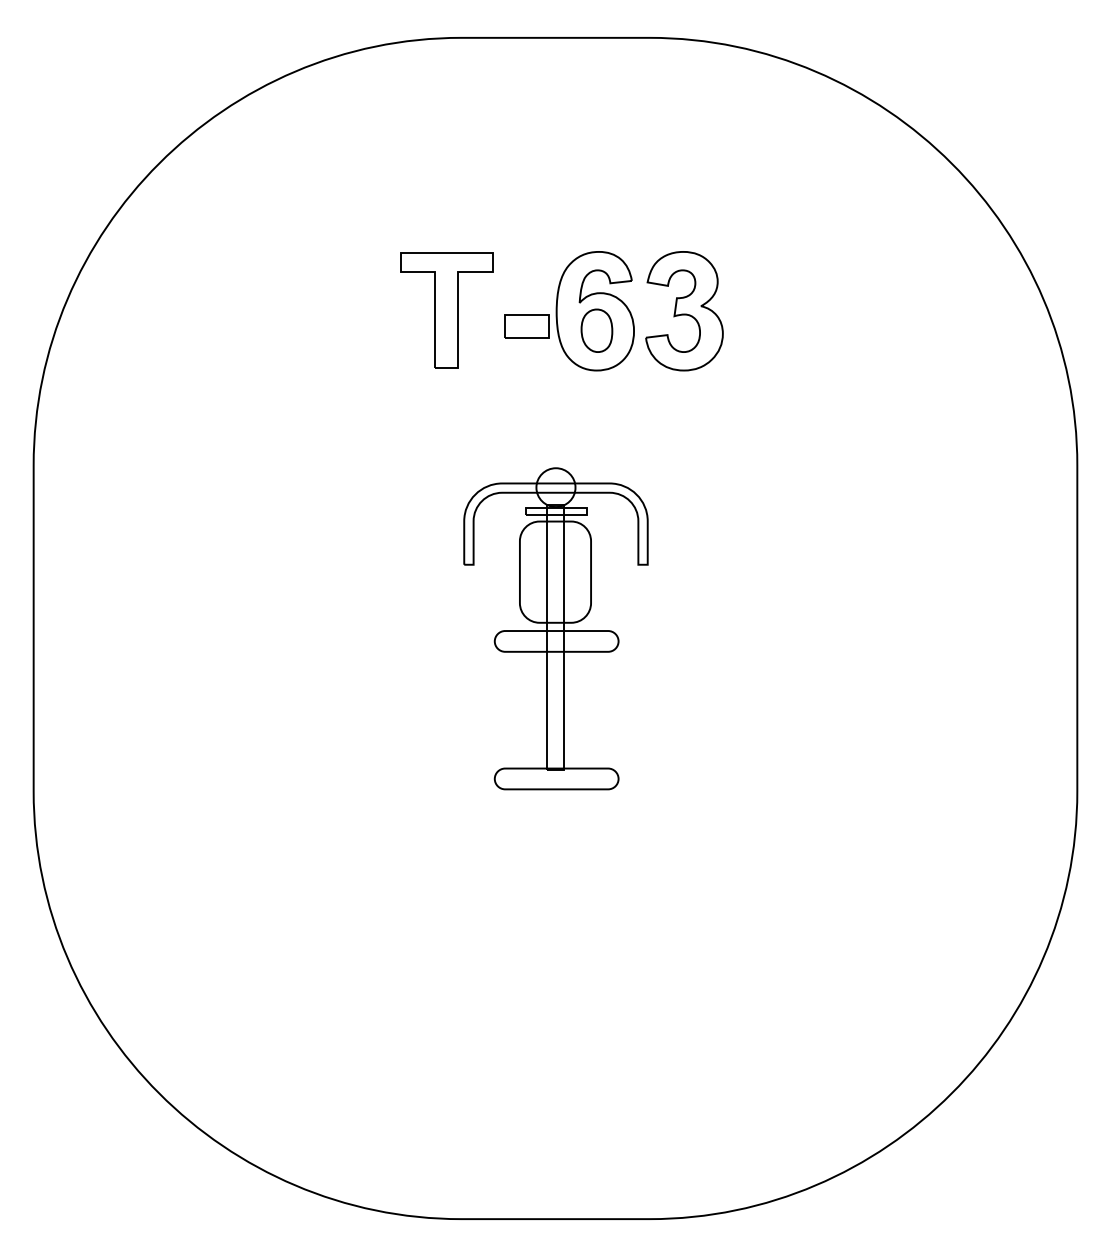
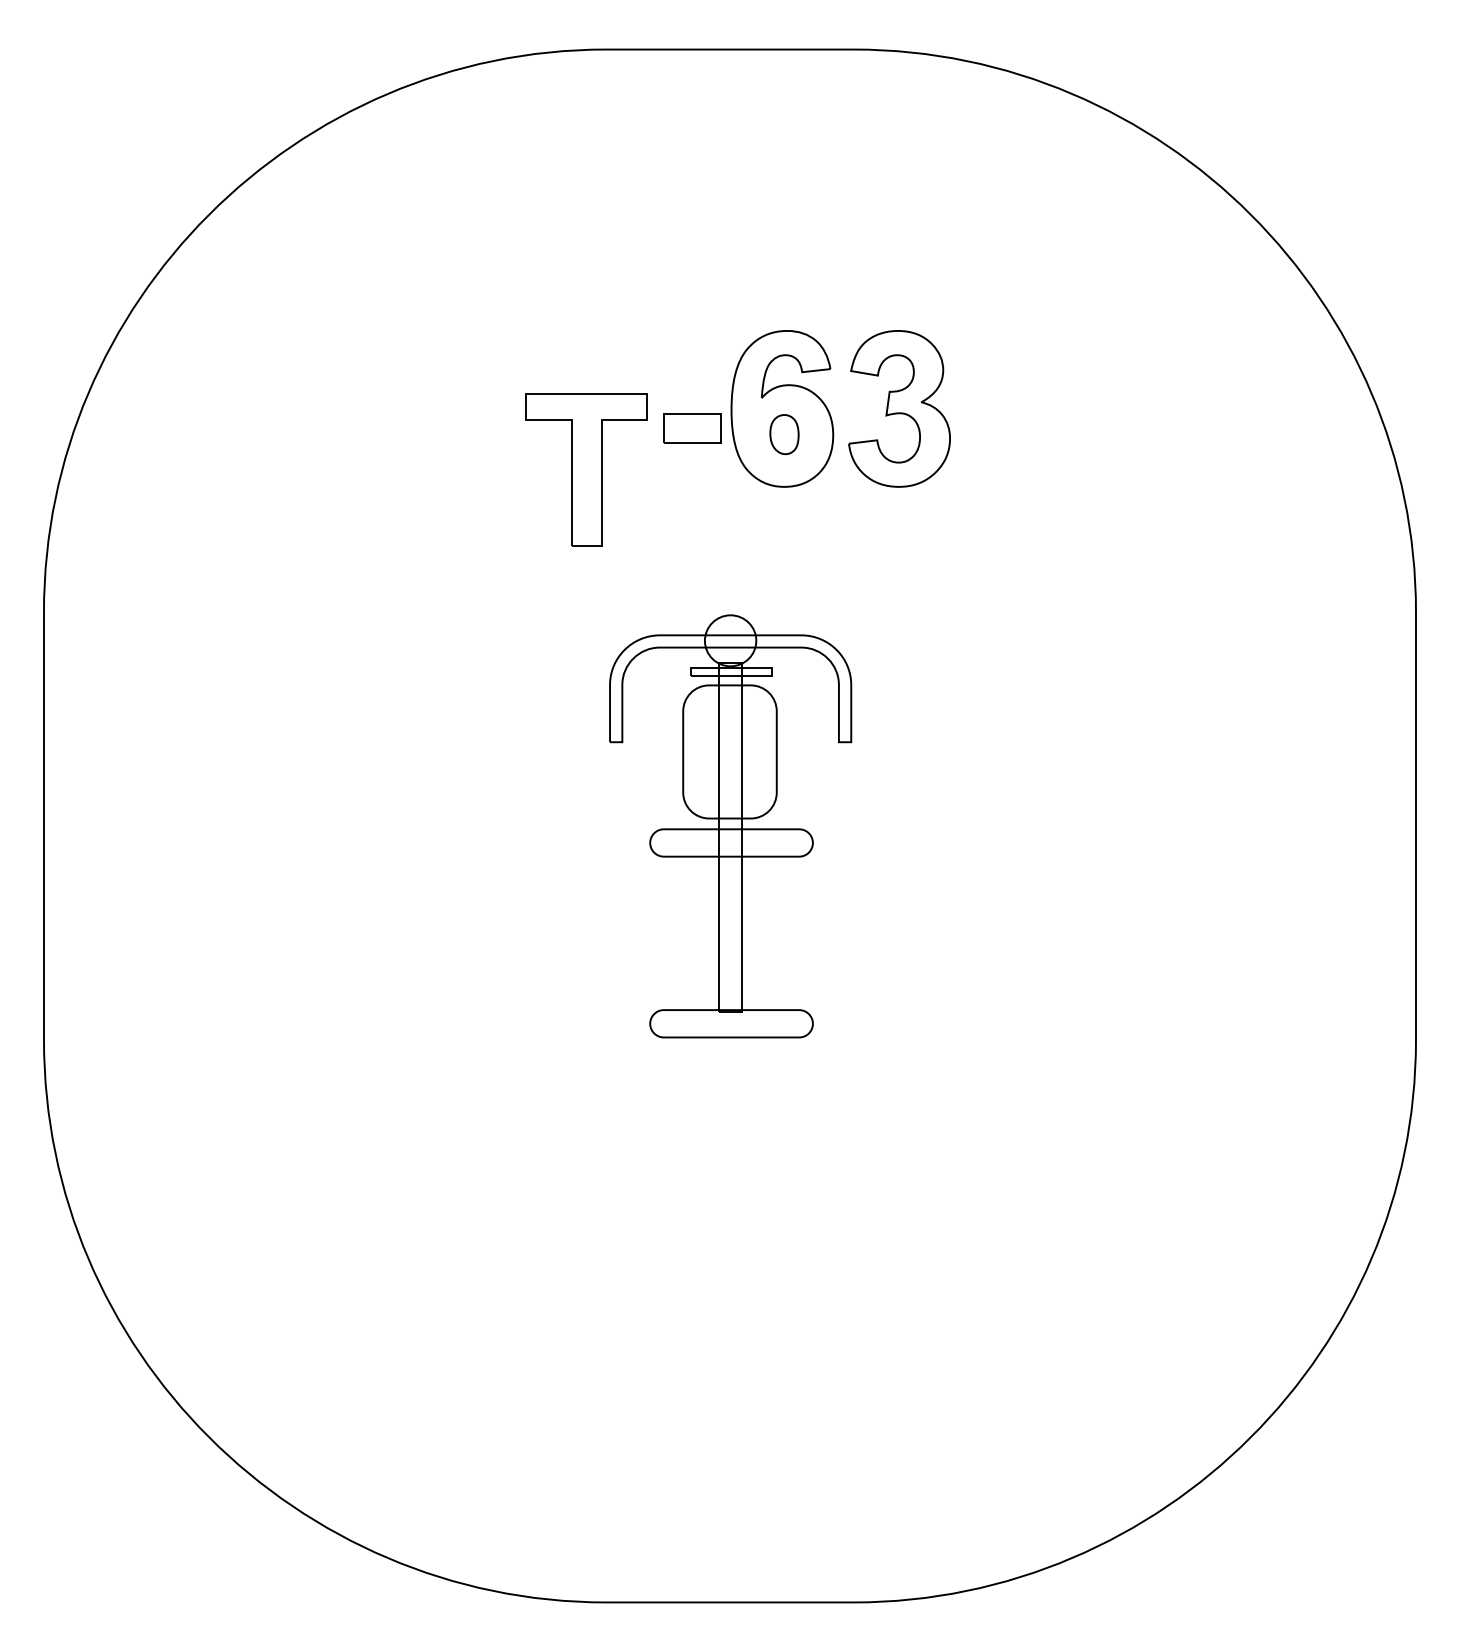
part: (446, 310) -> (586, 469), moved
part: (596, 330) -> (784, 434), size x0.7

